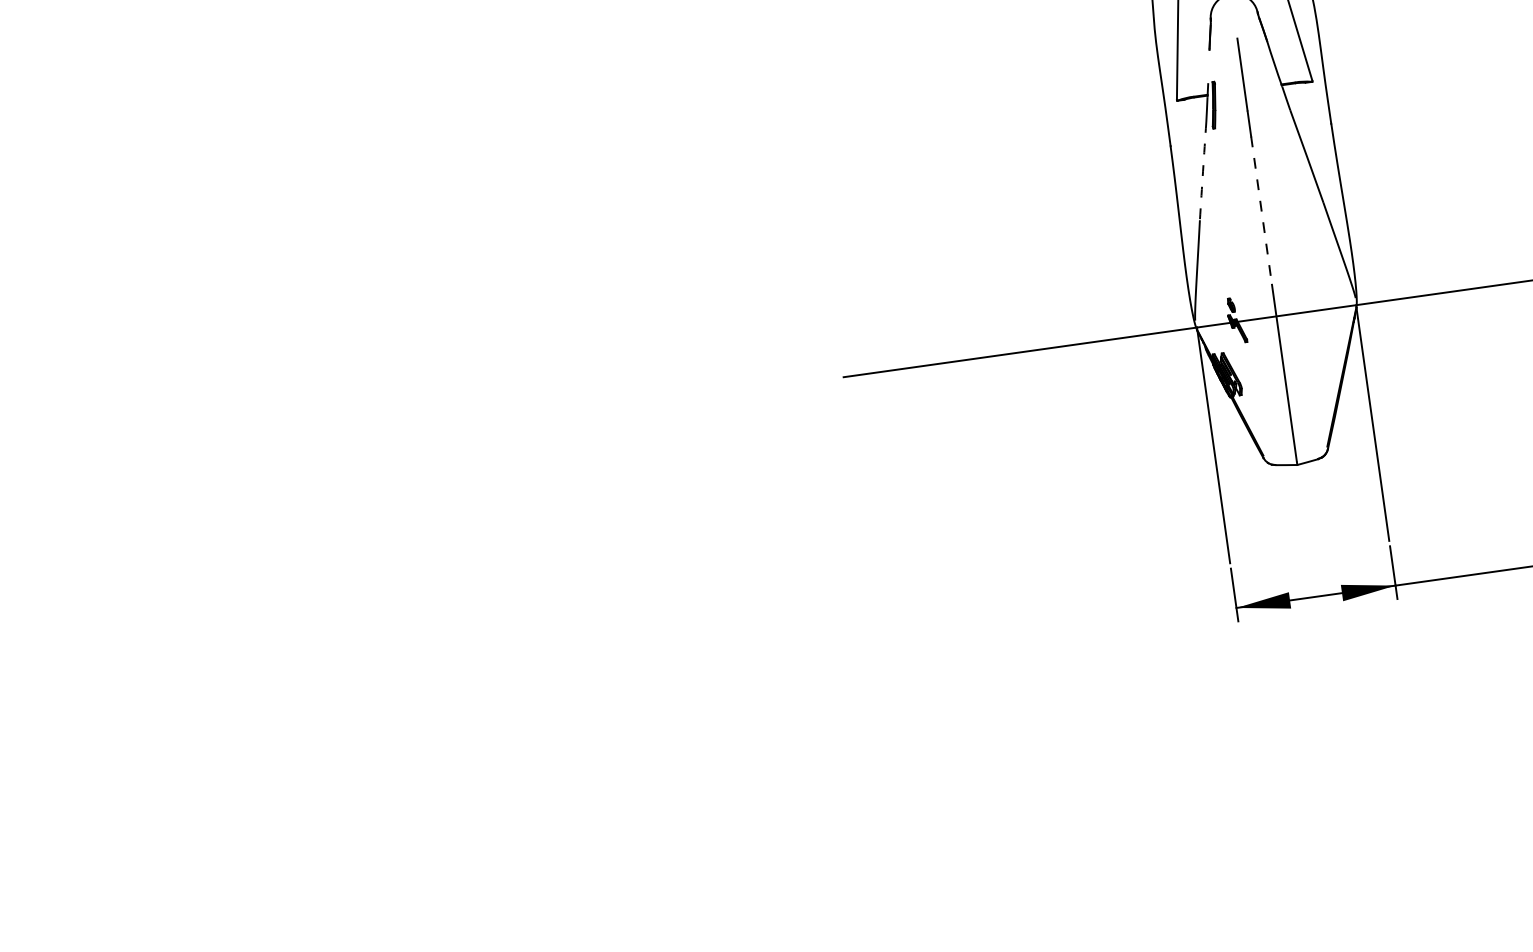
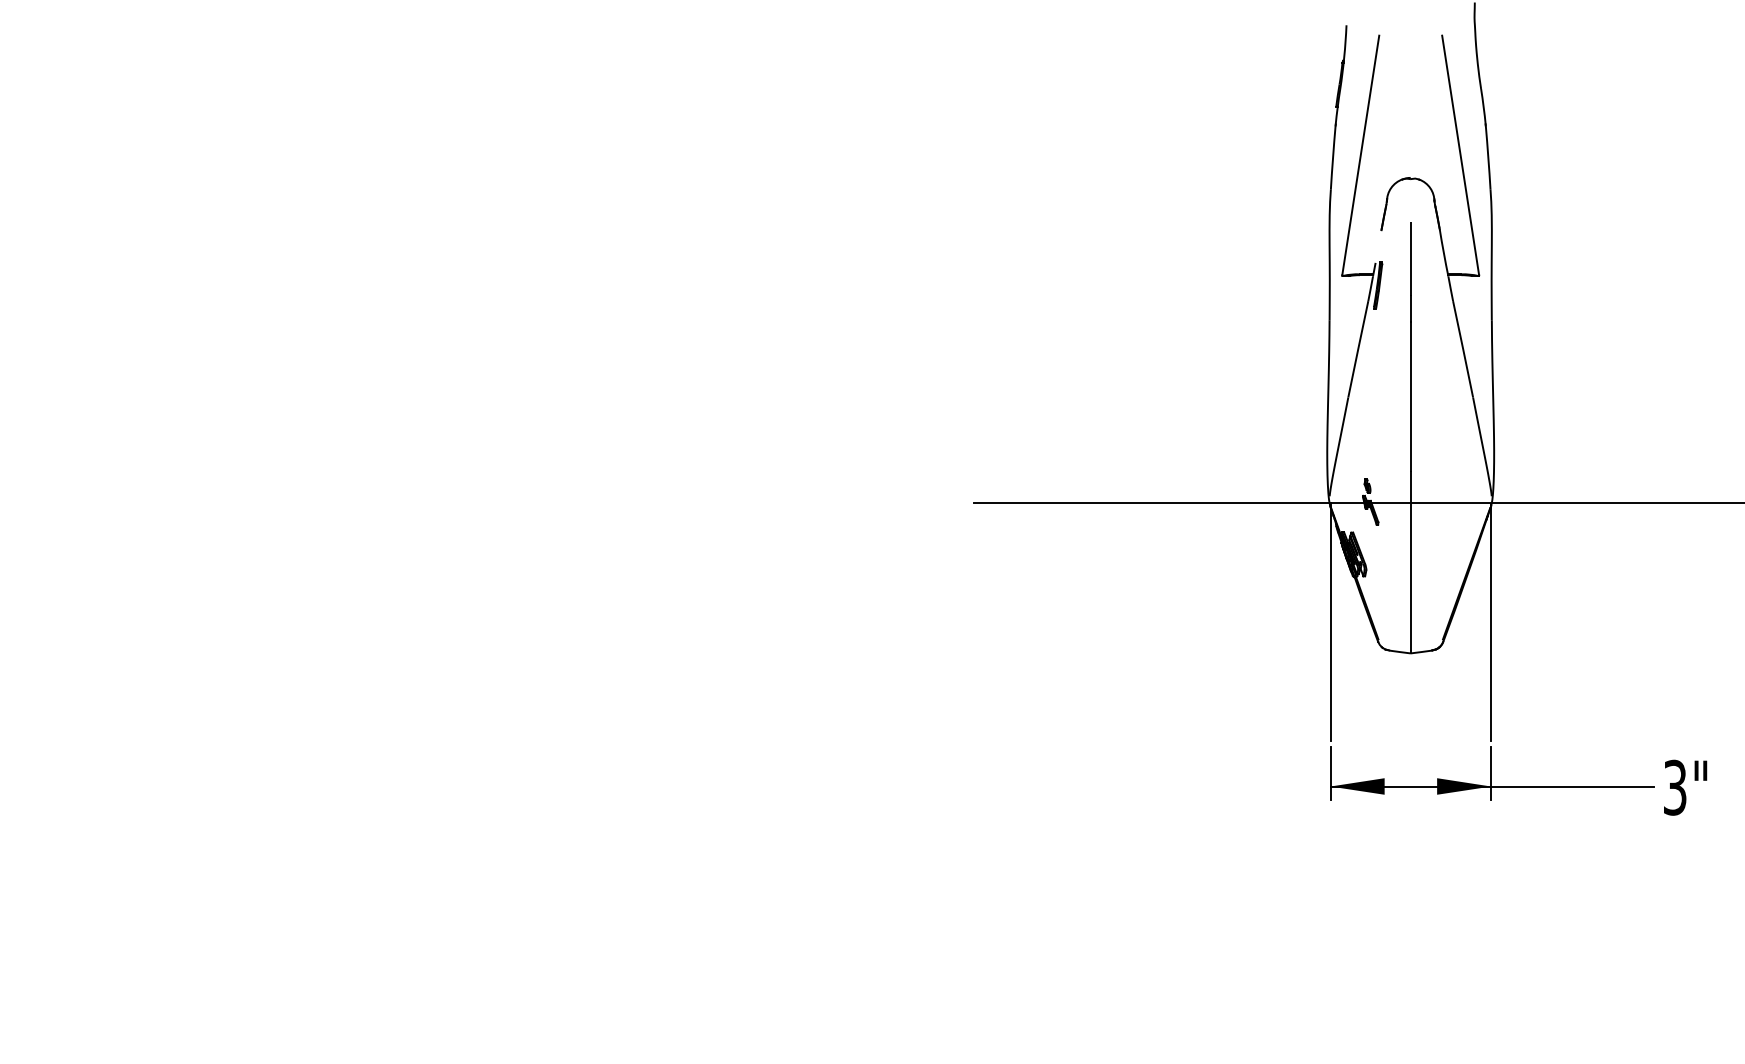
arc: (1203, 171) -> (1358, 349), dashed -> solid
line: (1261, 210) -> (1410, 396), dashed -> solid

